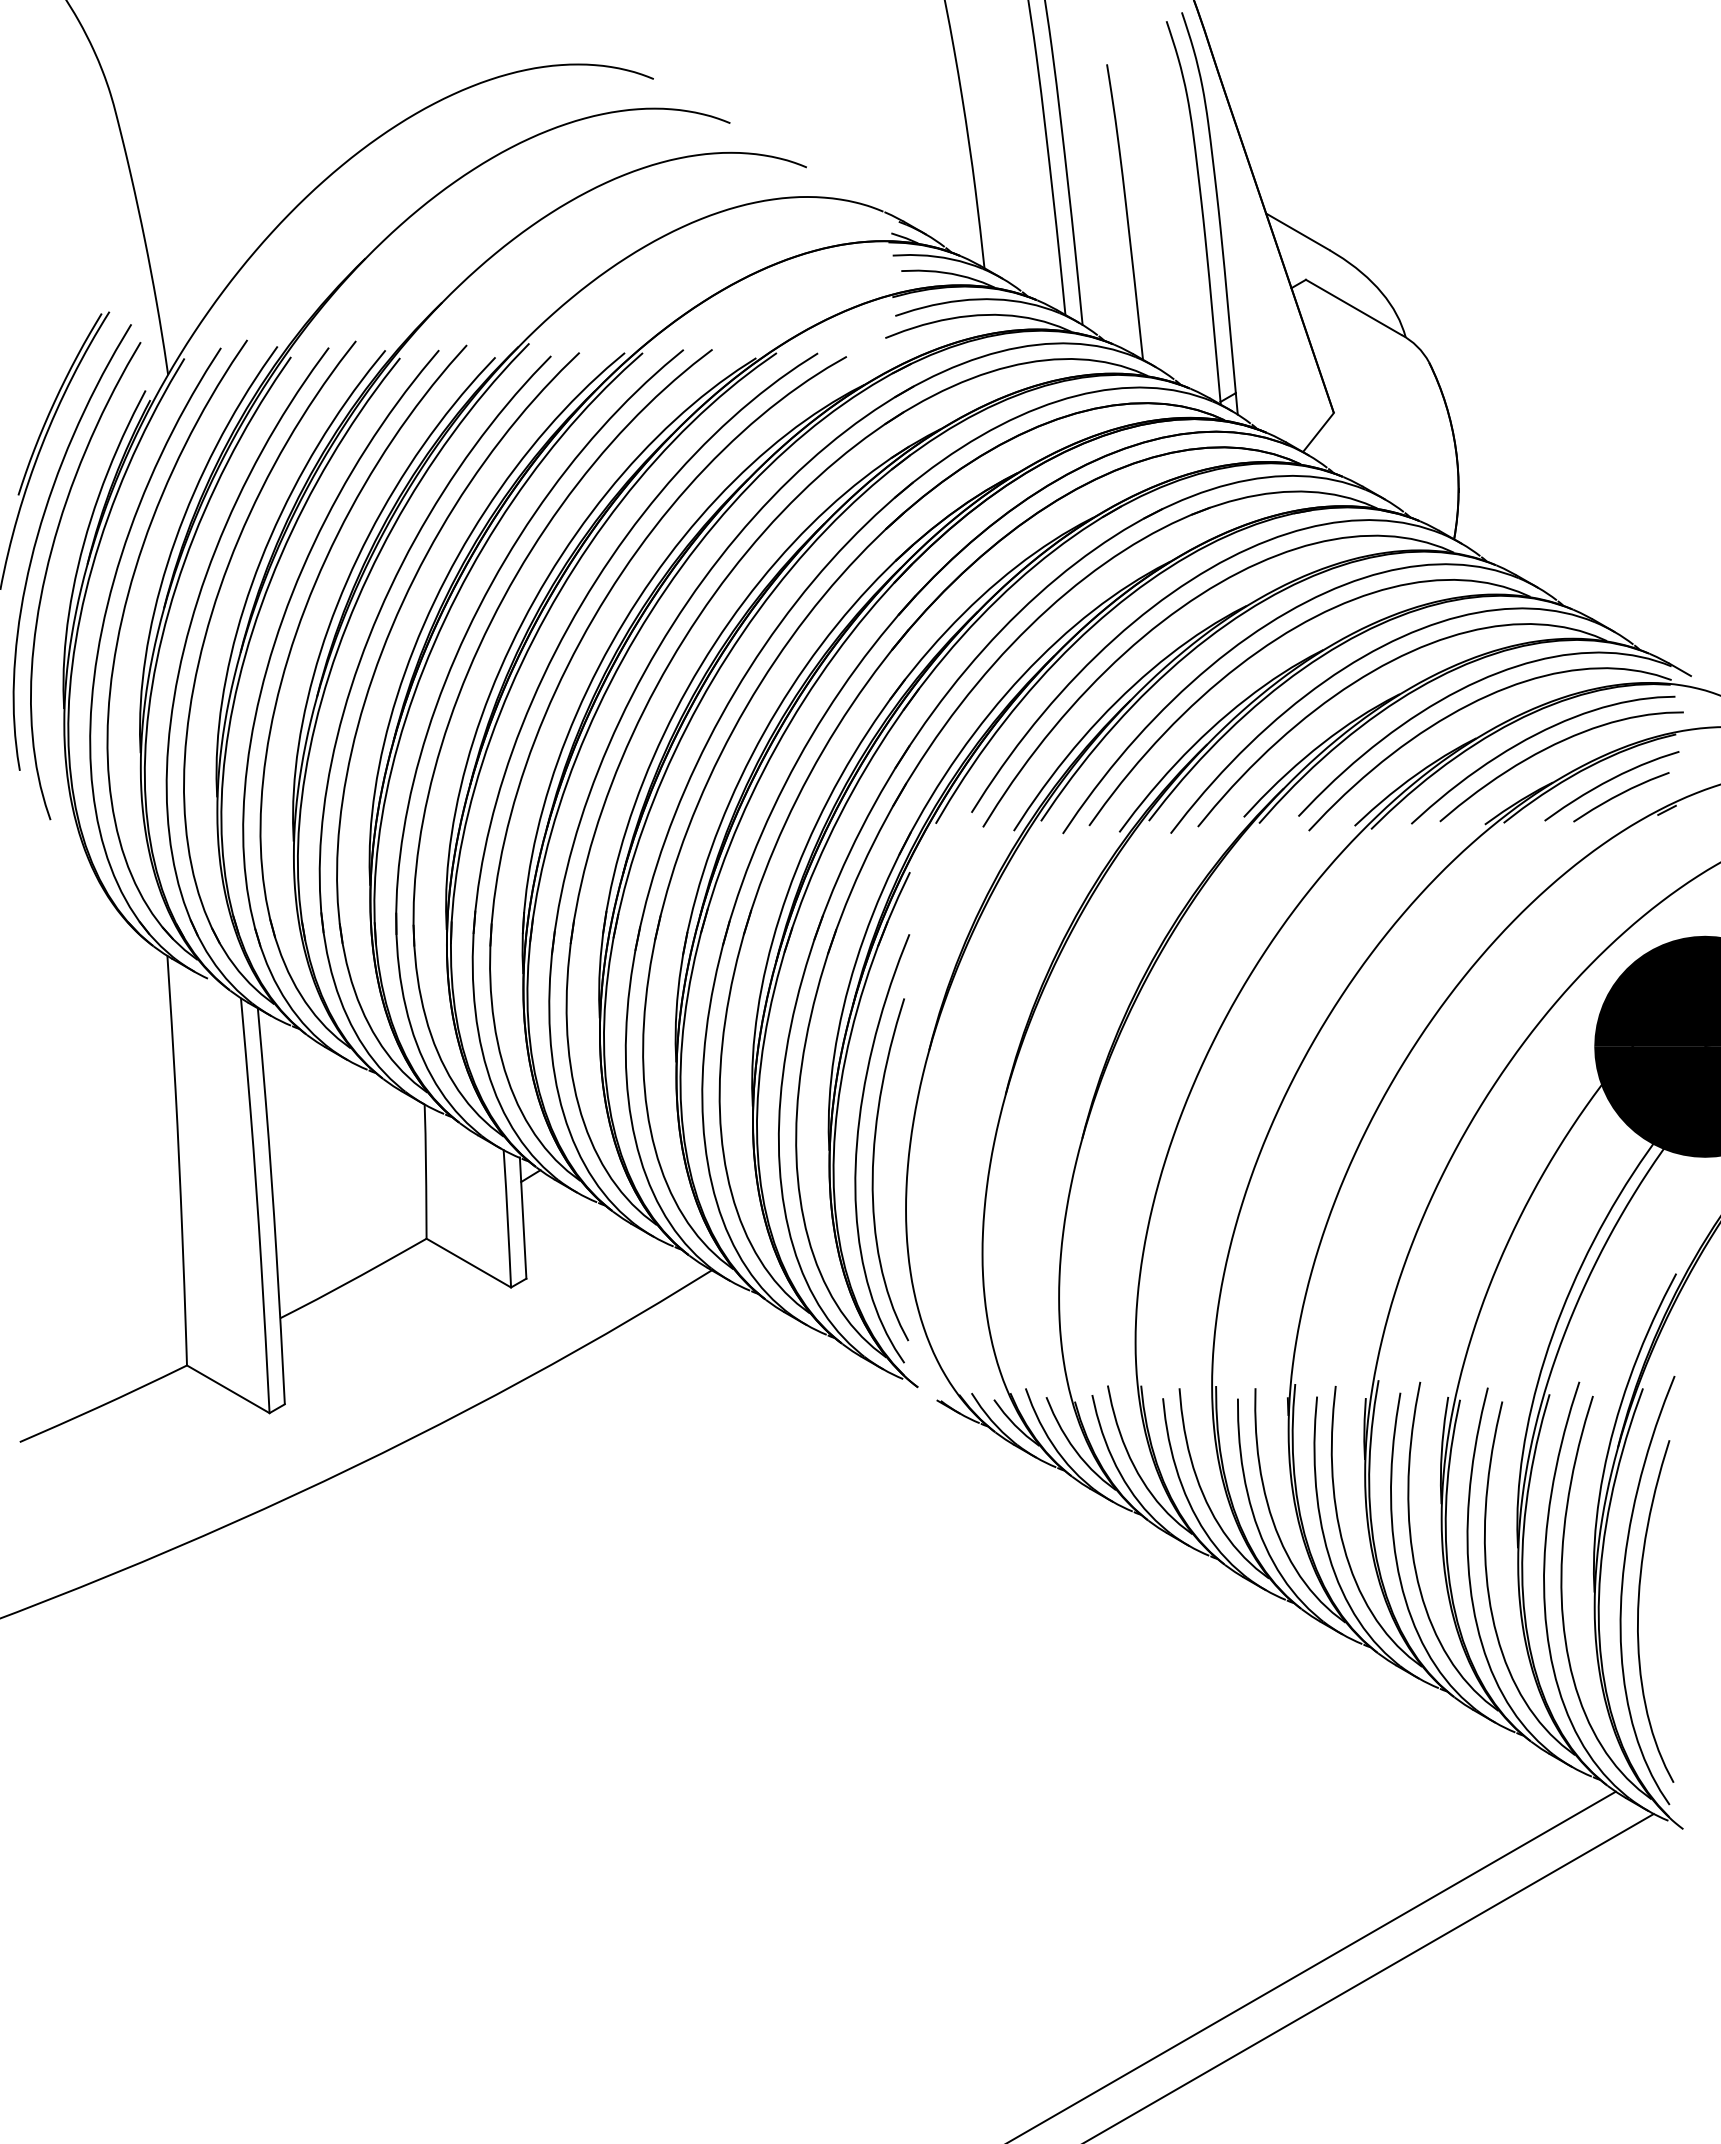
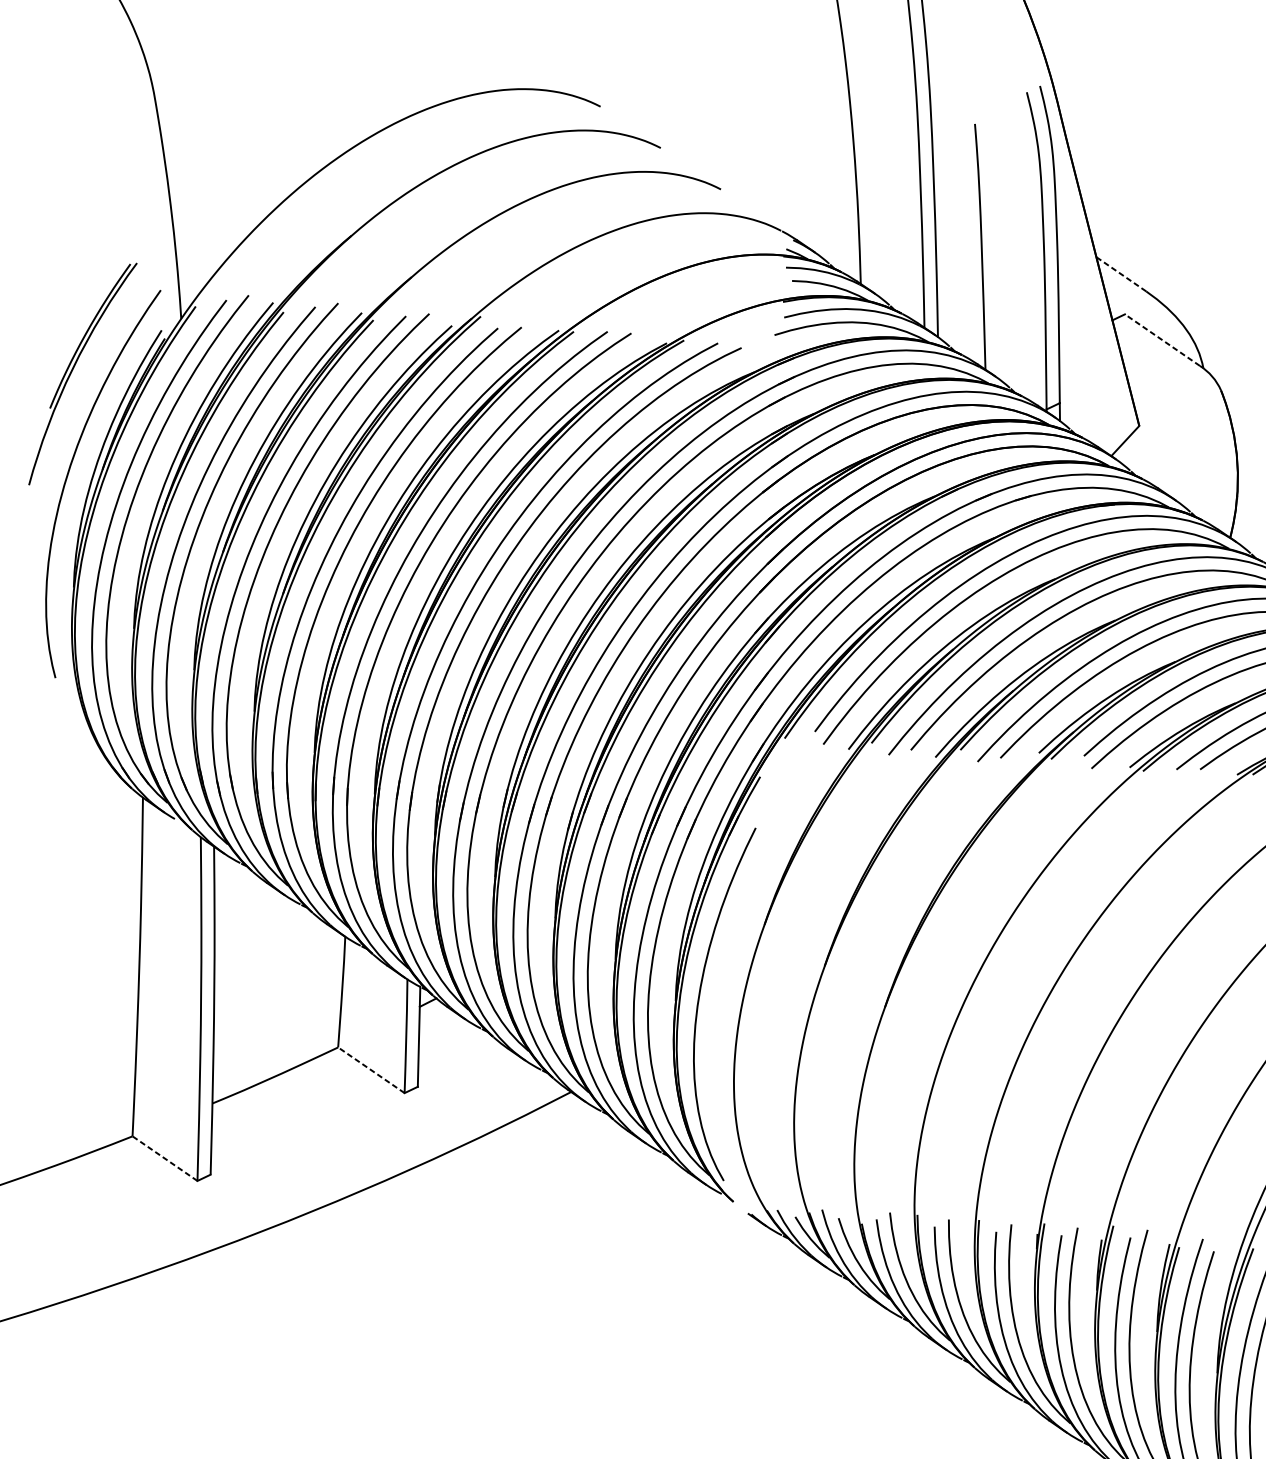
line: (1297, 231) -> (1121, 274), solid -> dashed
line: (1353, 307) -> (1162, 340), solid -> dashed
curve: (37, 540) -> (62, 446), removed
curve: (873, 1169) -> (710, 1019), removed
line: (468, 1263) -> (371, 1070), solid -> dashed
line: (228, 1389) -> (165, 1158), solid -> dashed

